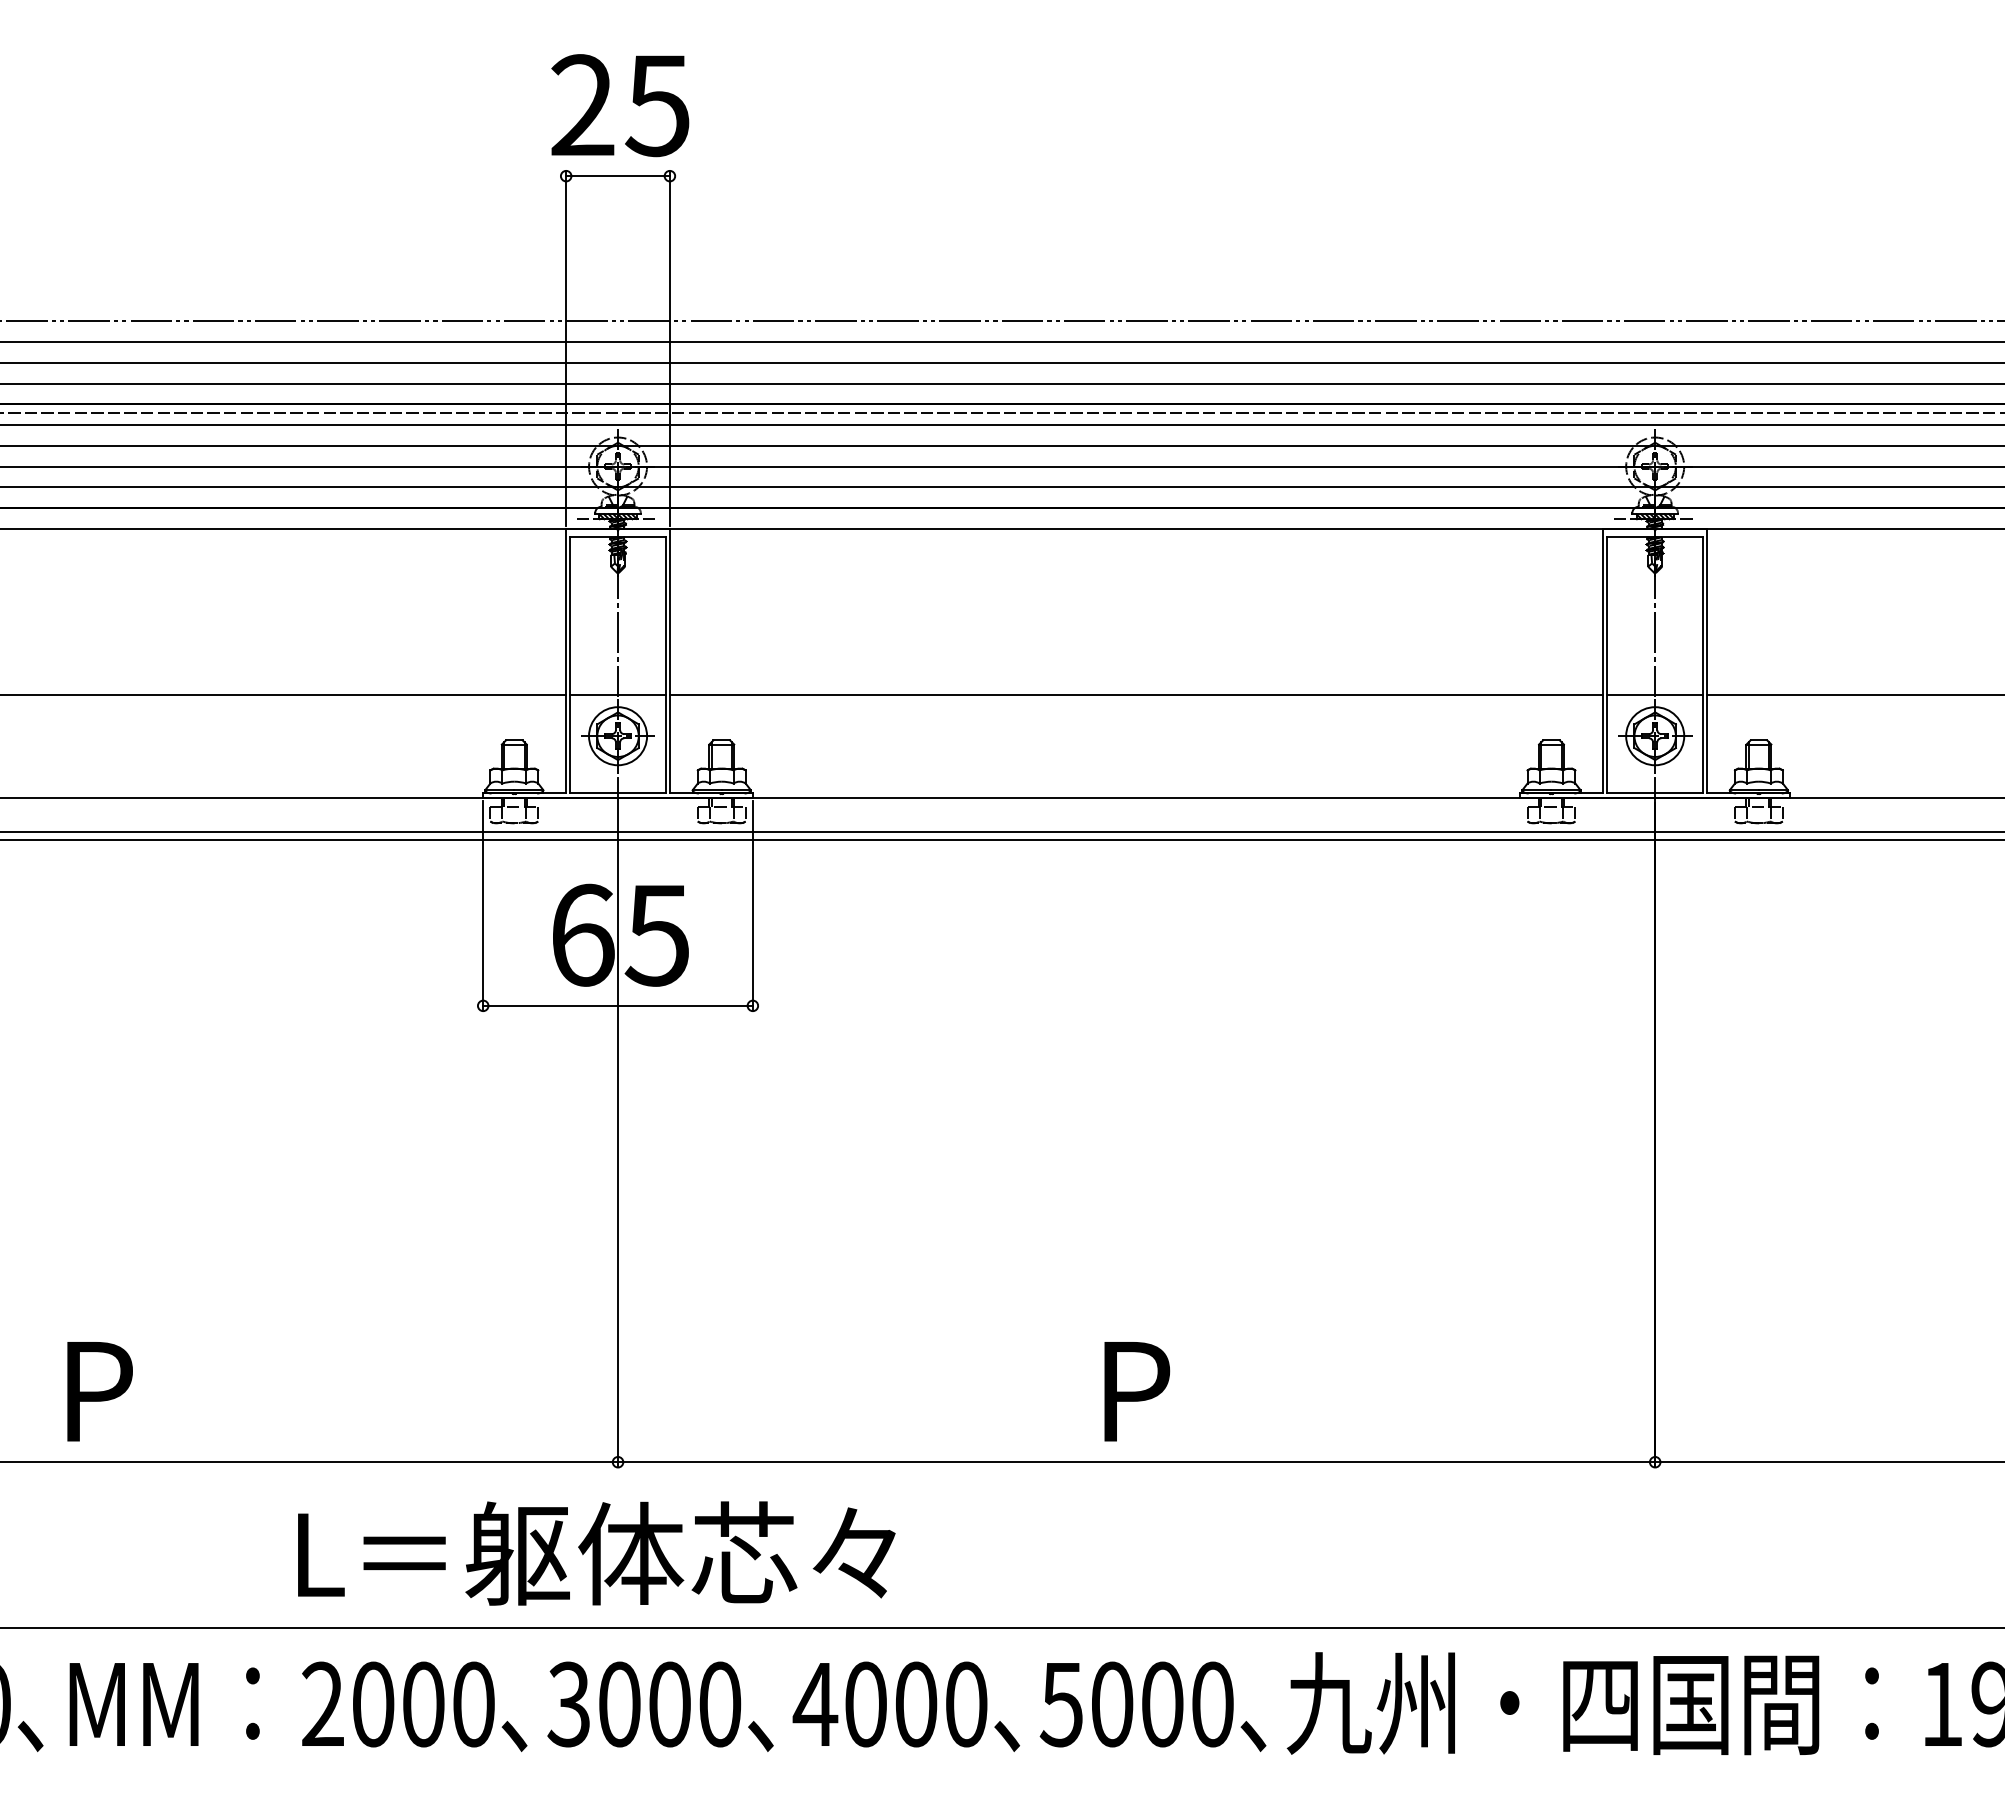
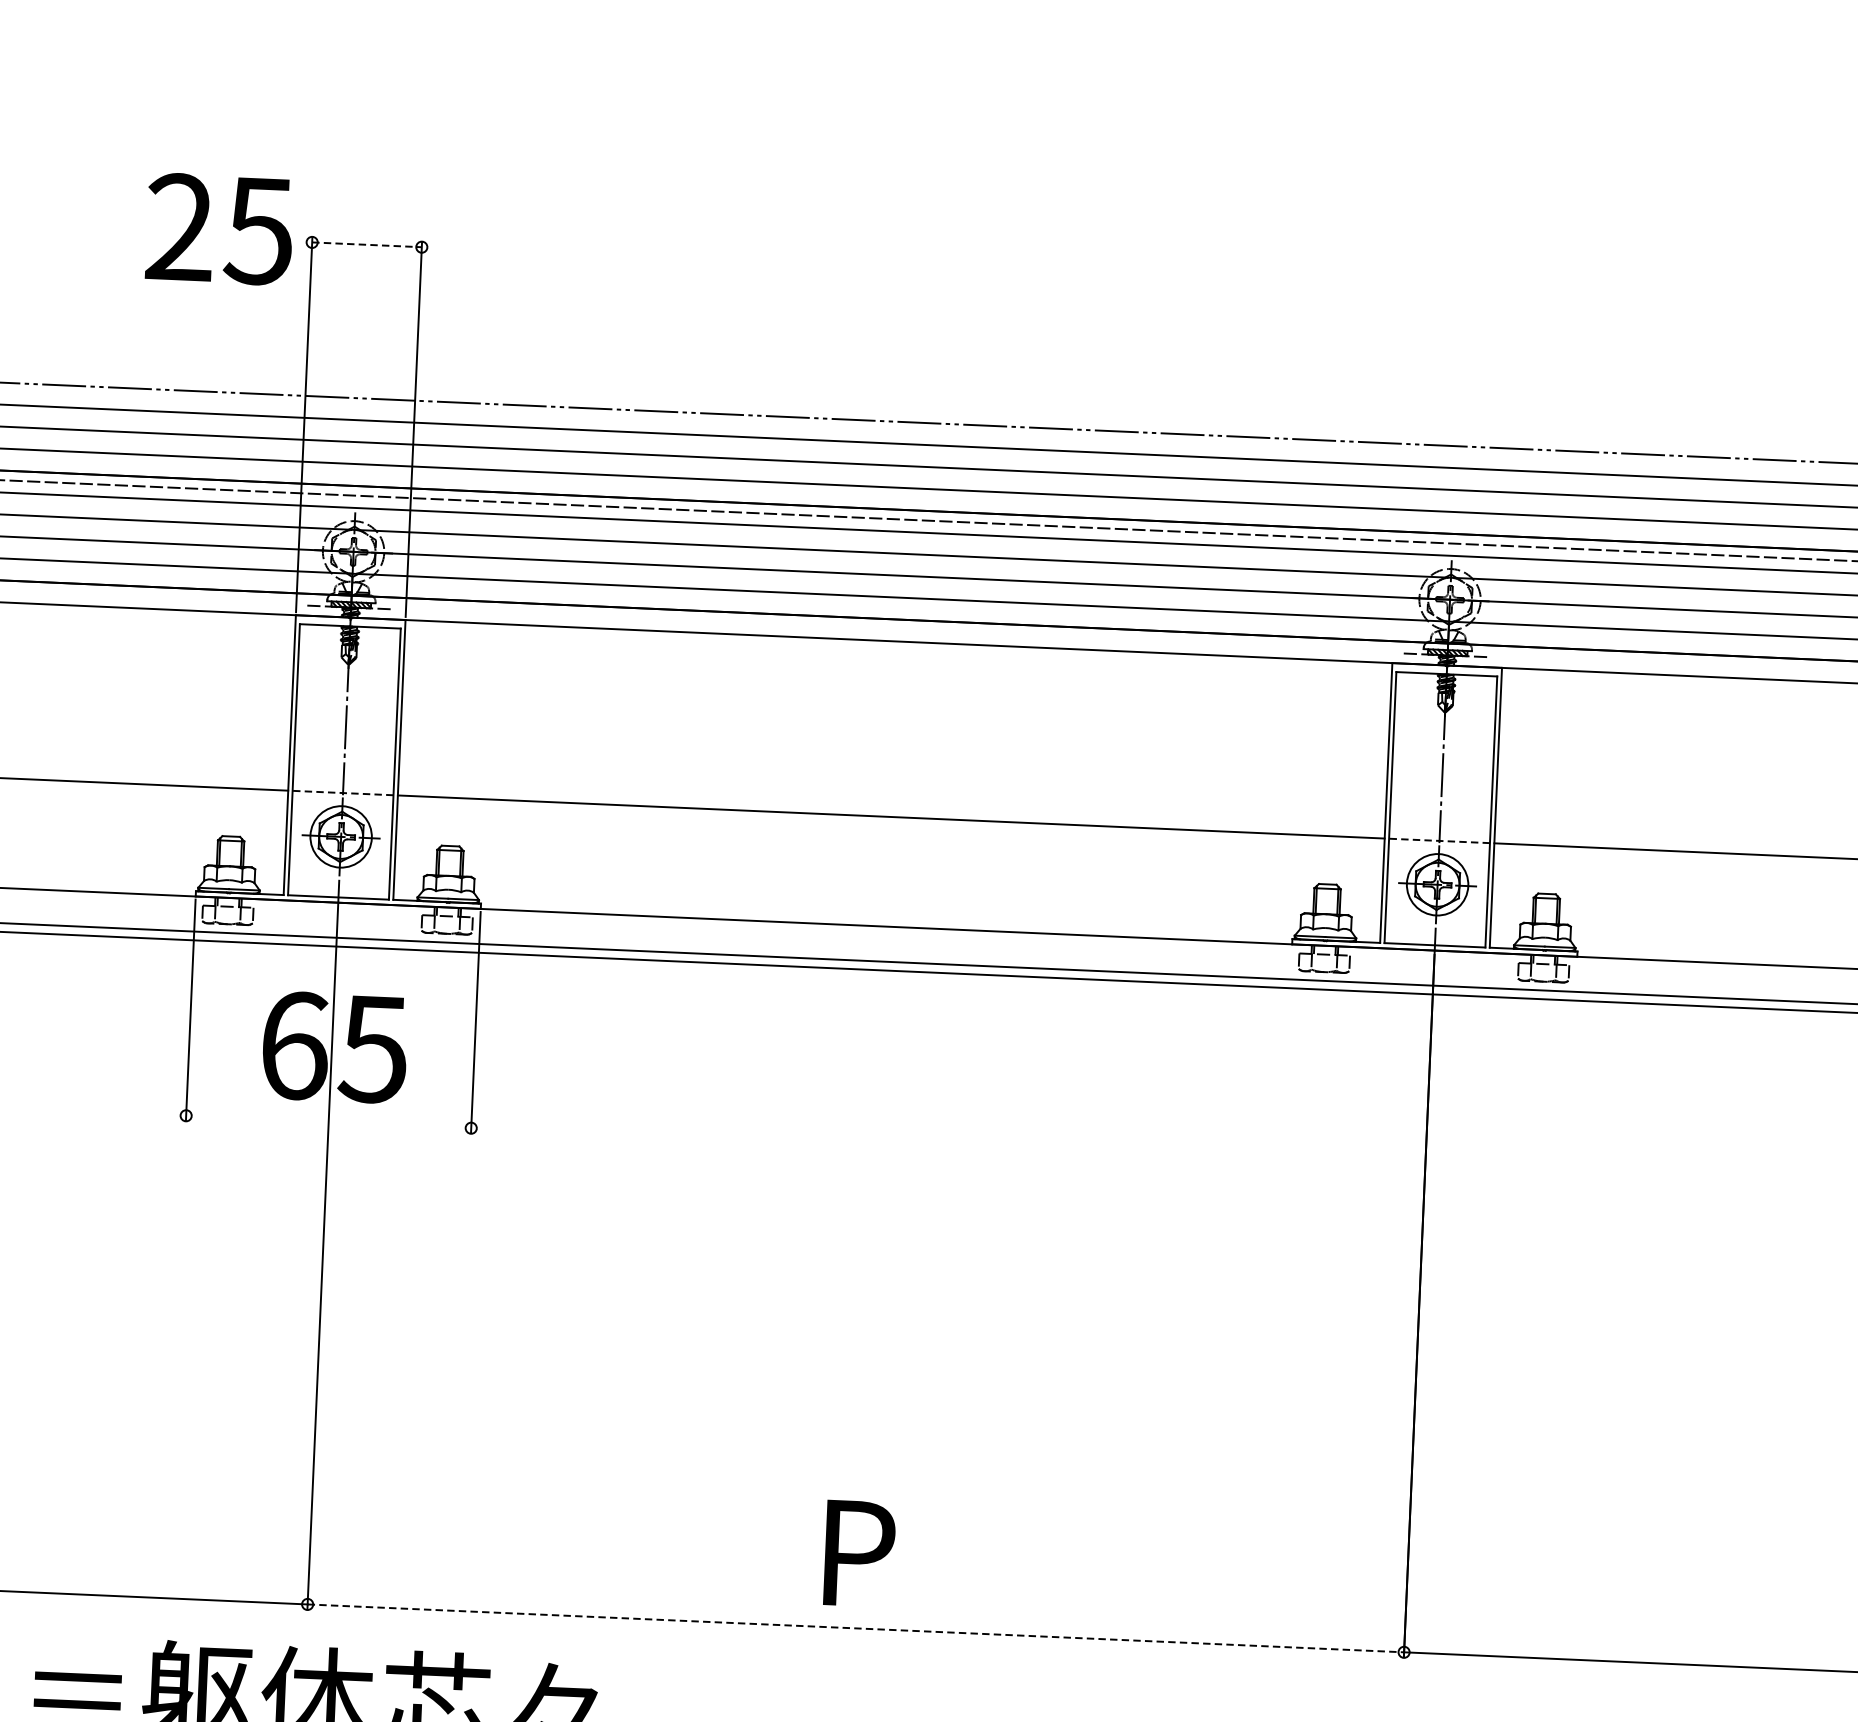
text: (620, 105) -> (219, 229), moved
line: (618, 176) -> (367, 245), solid -> dashed
line: (618, 694) -> (343, 792), solid -> dashed
line: (1655, 694) -> (1439, 840), solid -> dashed
line: (617, 1005) -> (328, 1121), removed
line: (1136, 1462) -> (855, 1628), solid -> dashed

